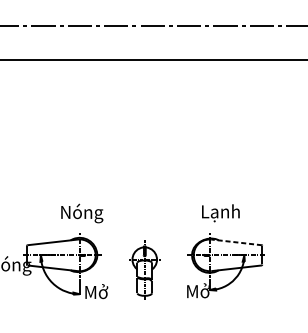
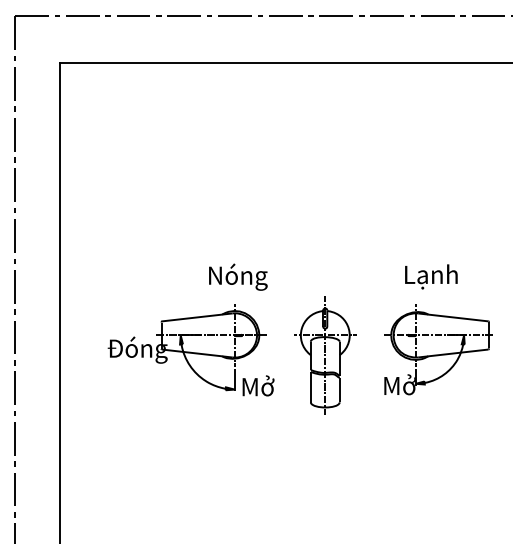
line: (236, 242) -> (452, 317), dashed -> solid
part: (144, 269) -> (325, 355), size x1.43

